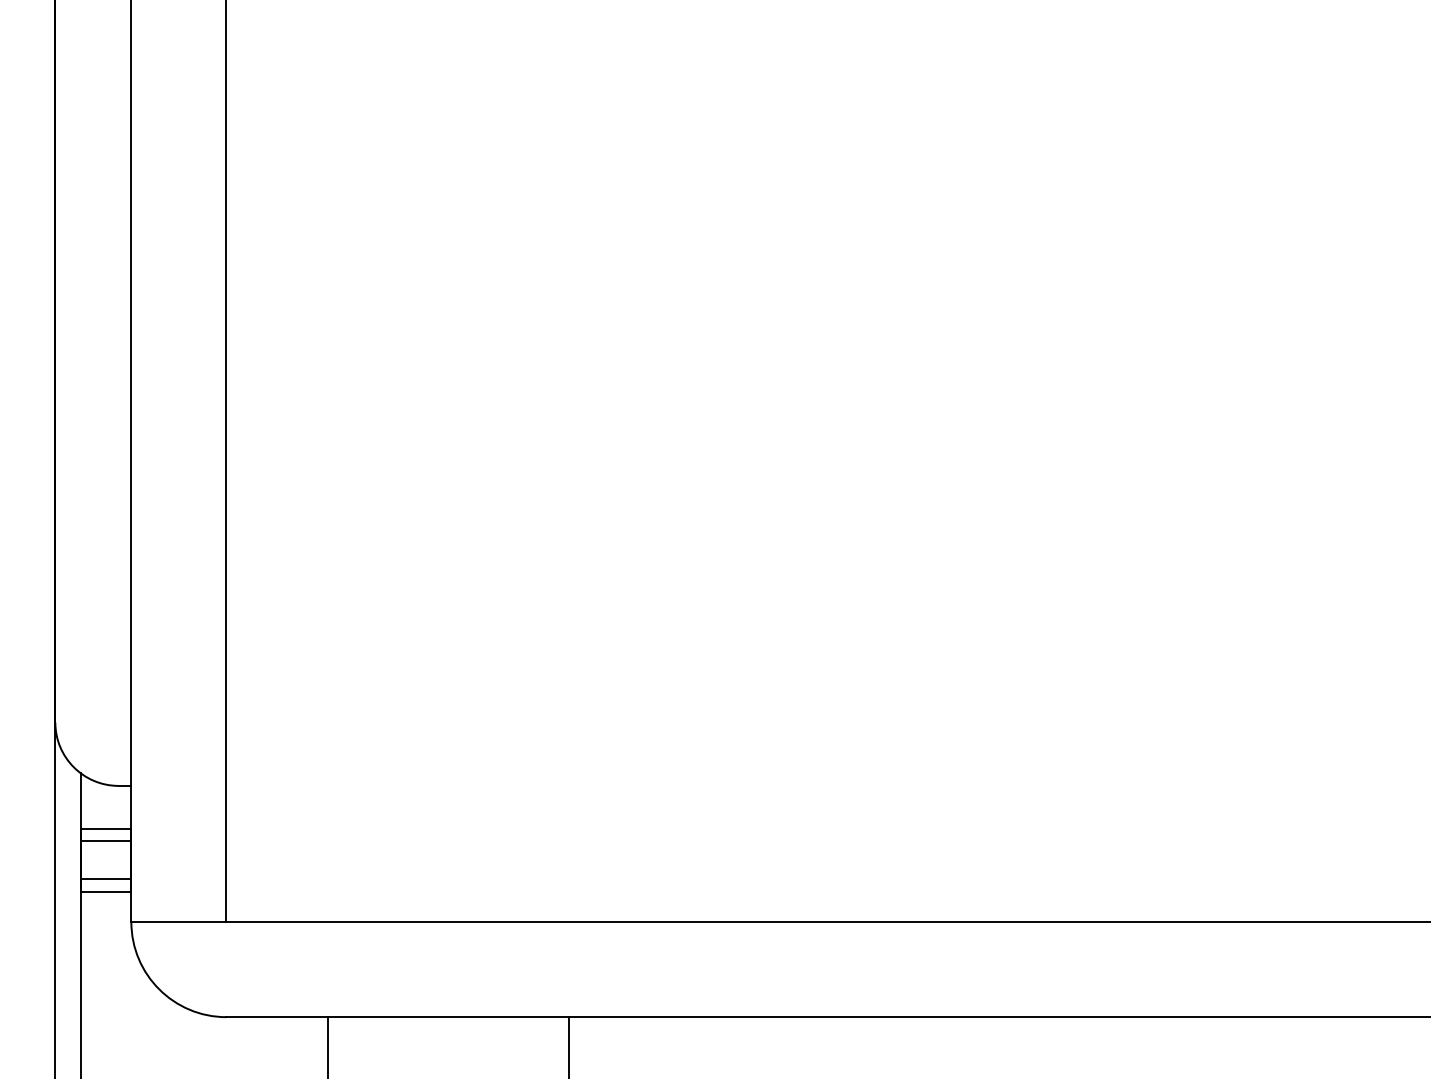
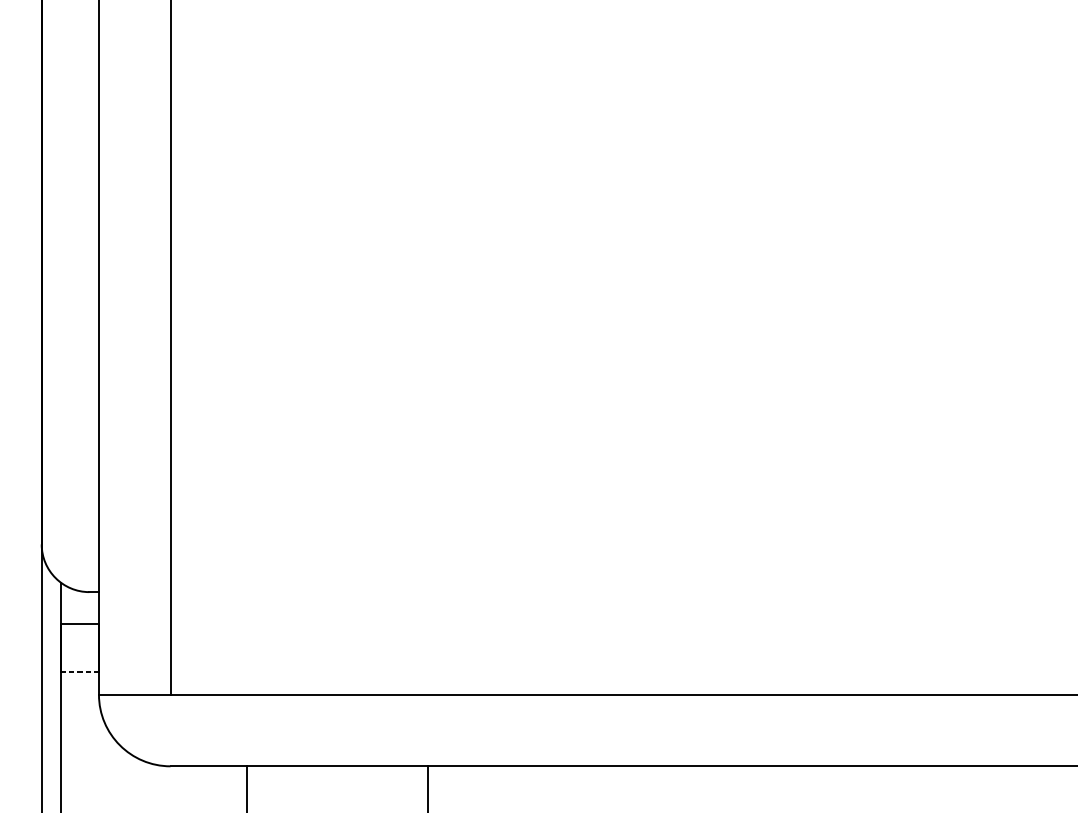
line: (105, 841) -> (79, 633), removed
line: (105, 879) -> (79, 662), removed
line: (106, 892) -> (80, 672), solid -> dashed

